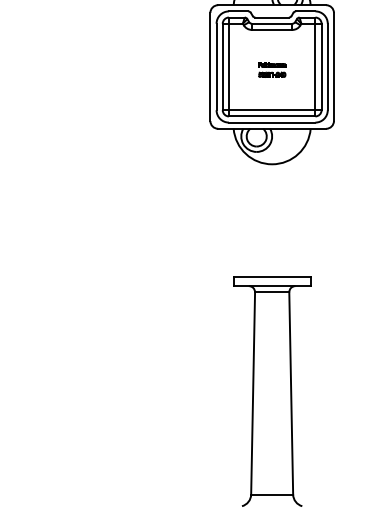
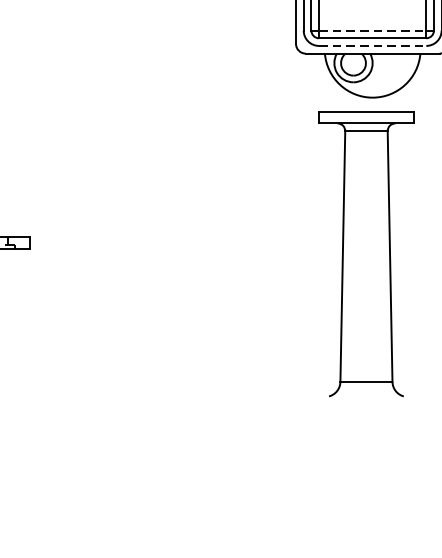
line: (272, 110) -> (373, 30), solid -> dashed
line: (272, 122) -> (373, 45), solid -> dashed
part: (272, 391) -> (366, 254), moved

